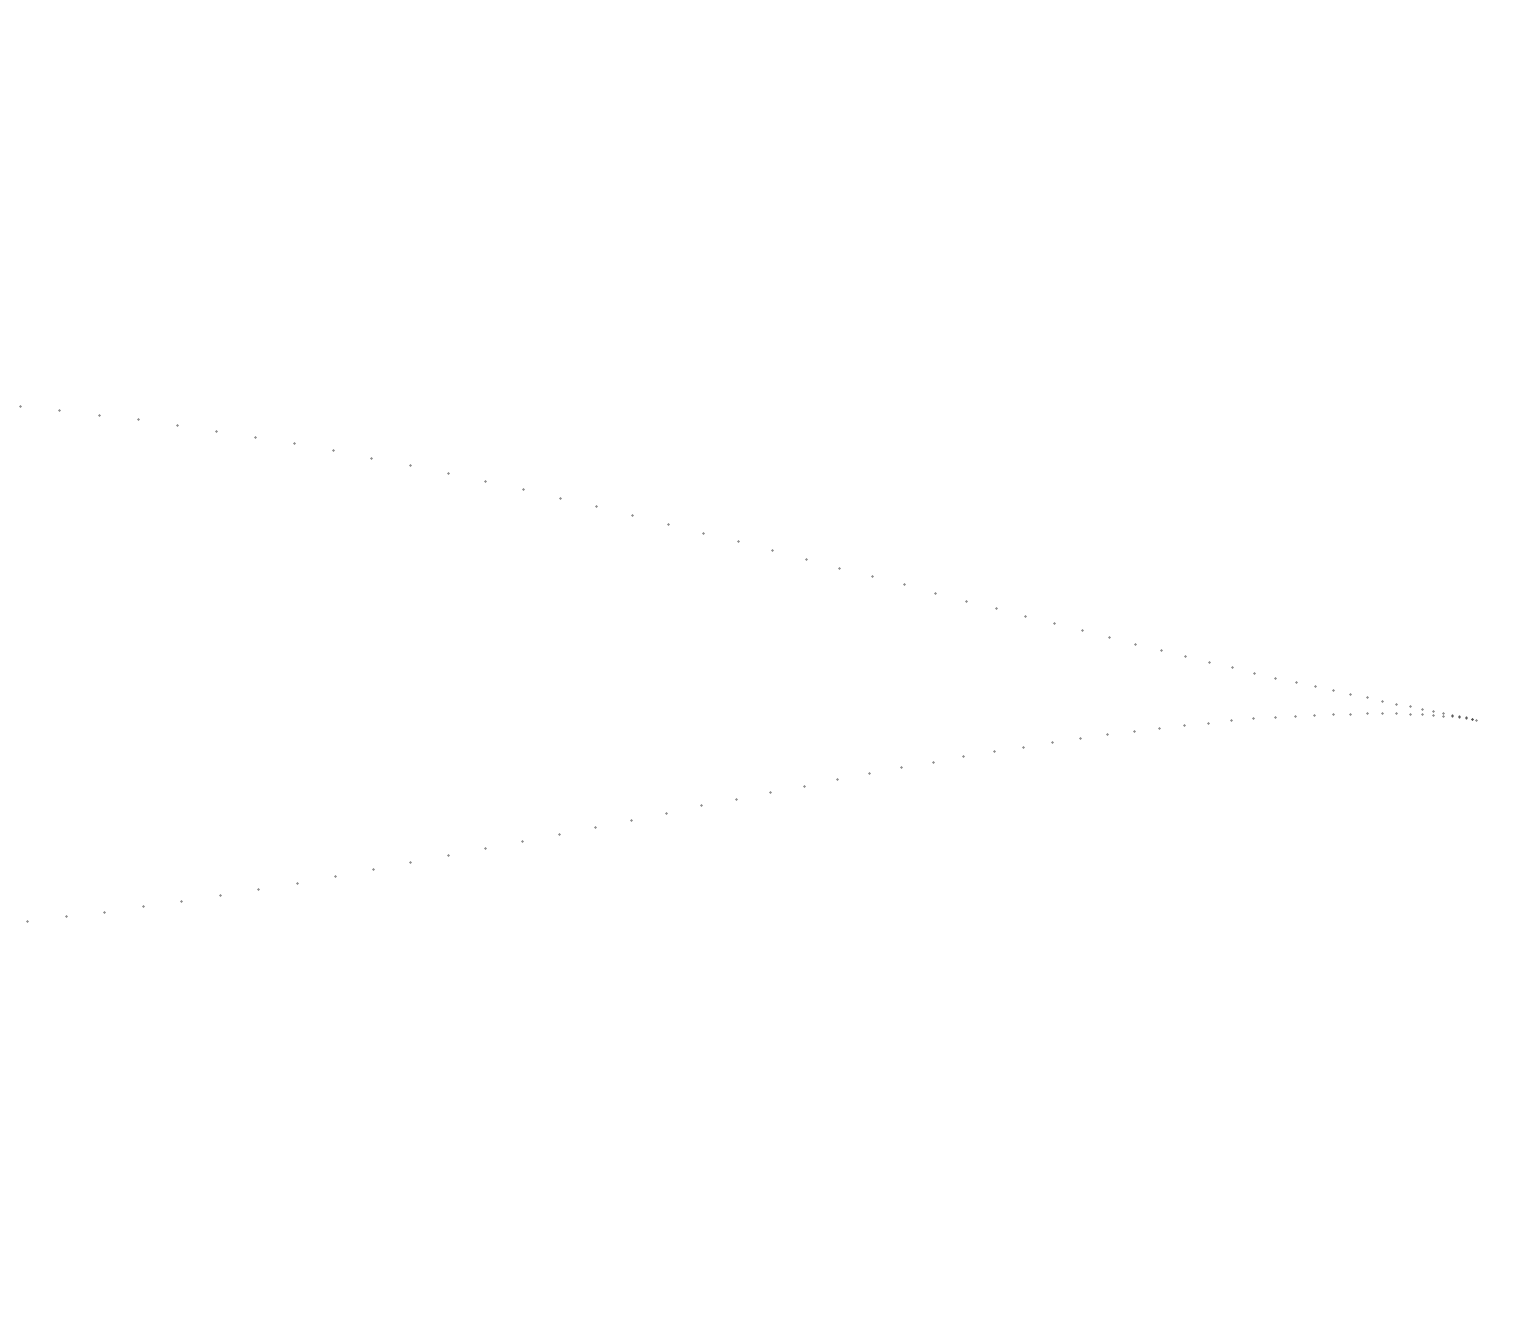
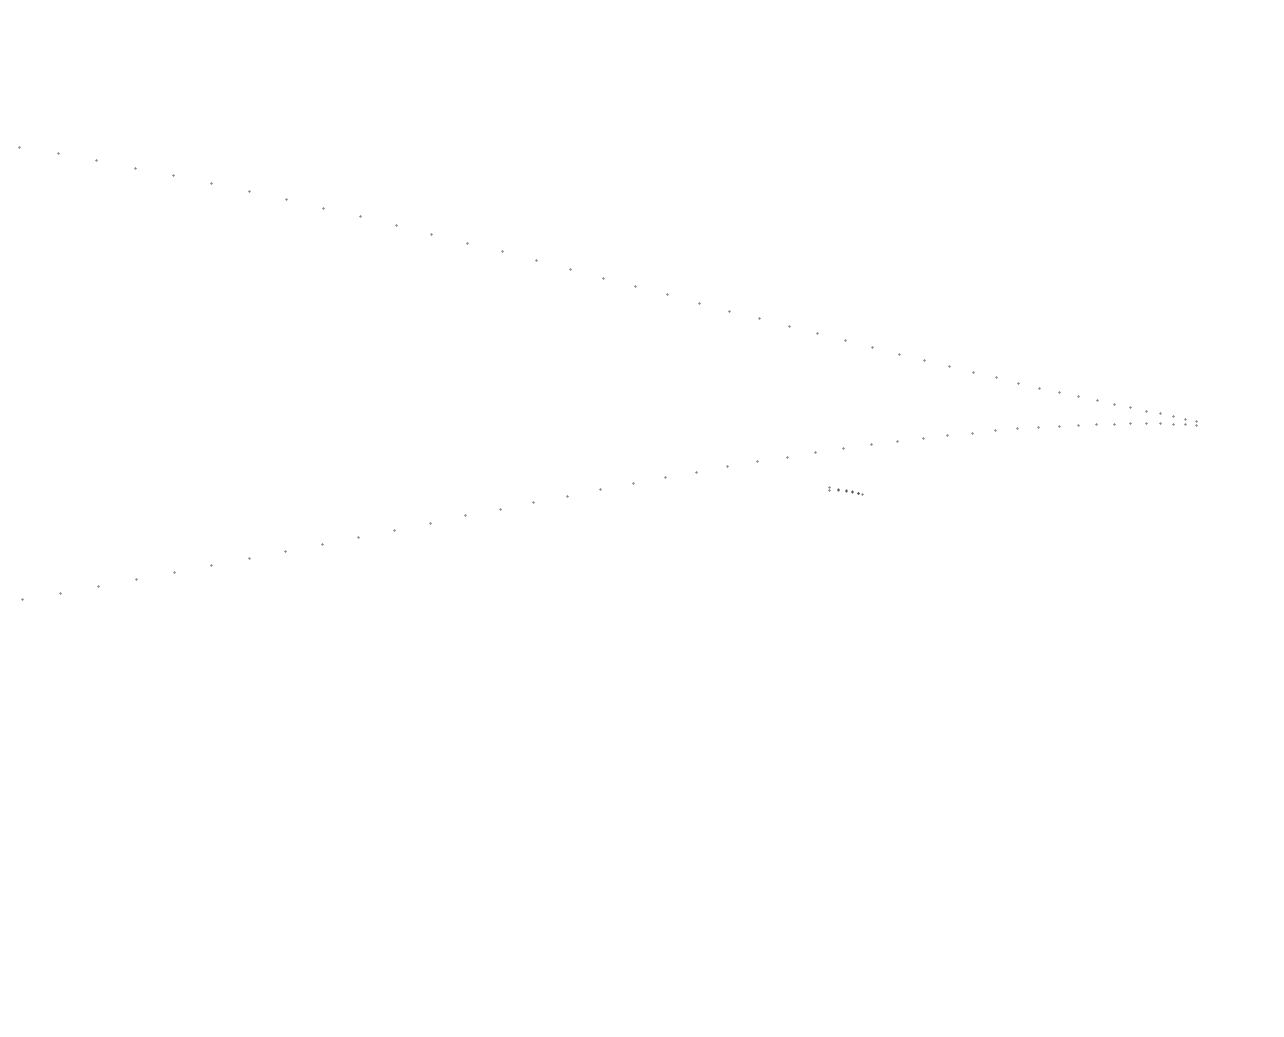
part: (1459, 716) -> (845, 490), moved

